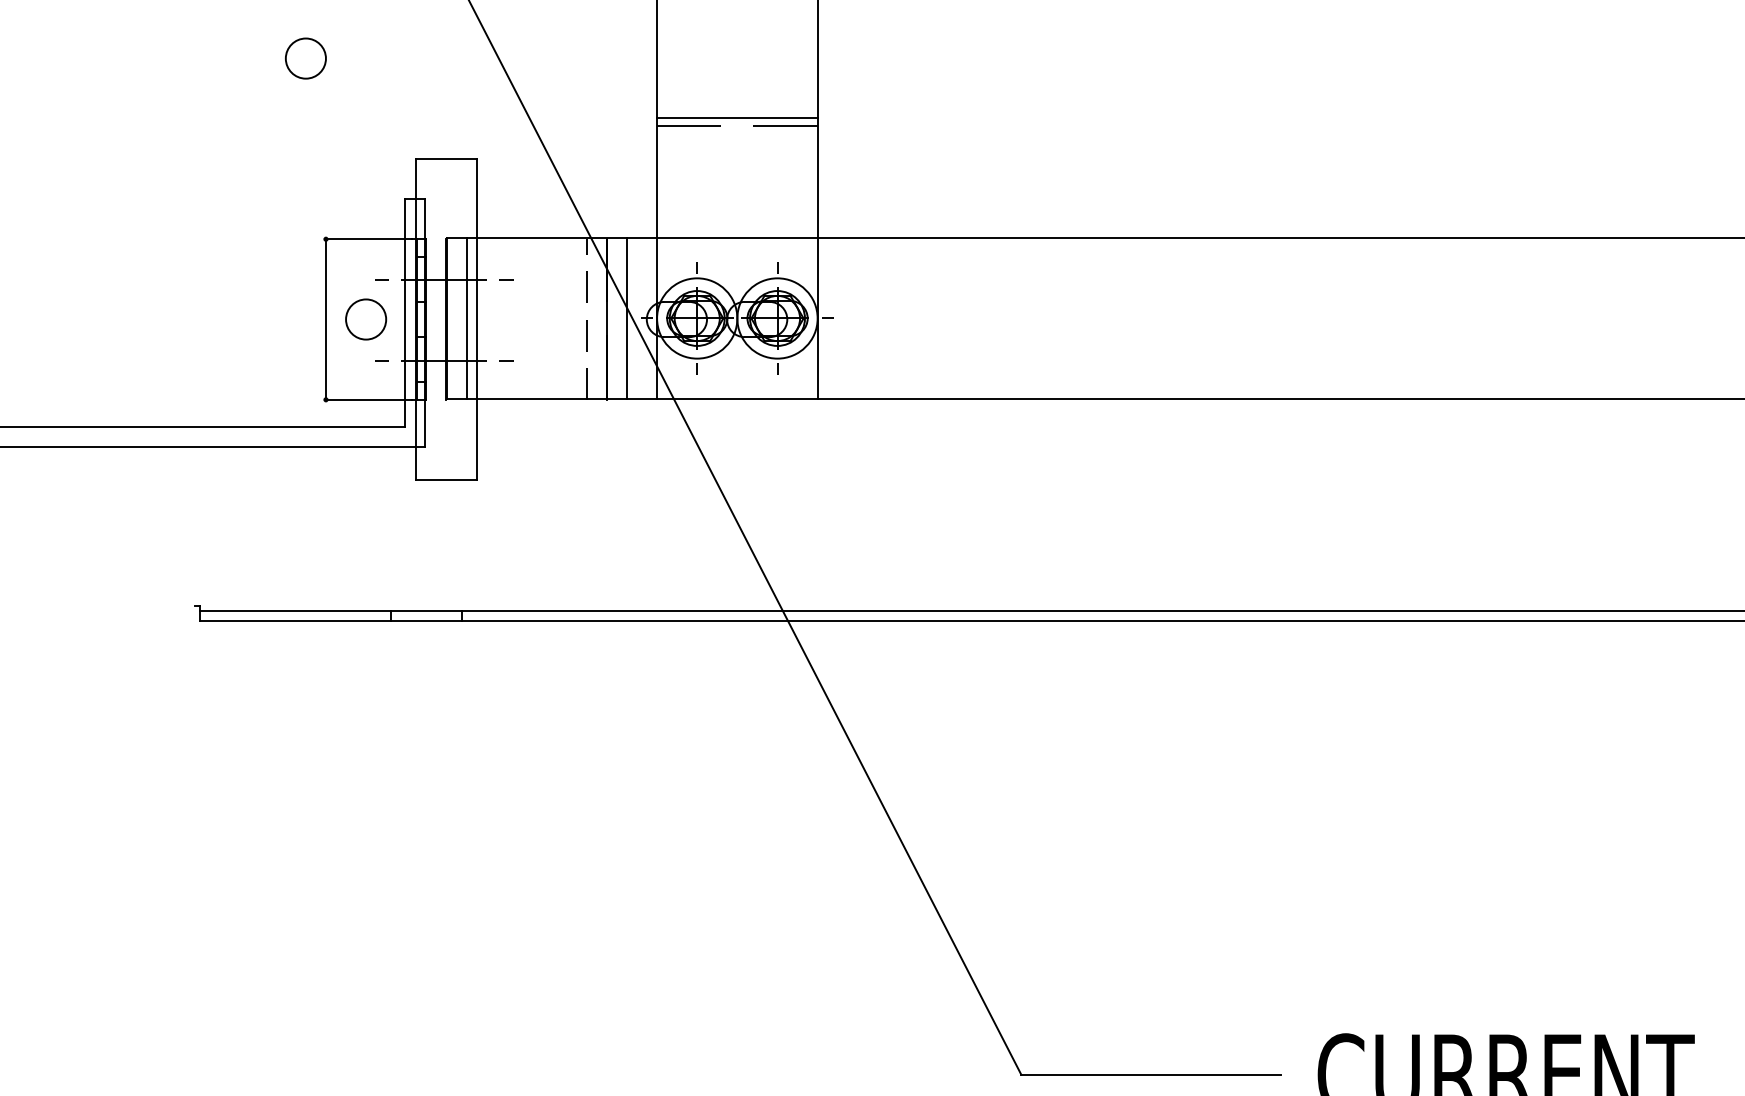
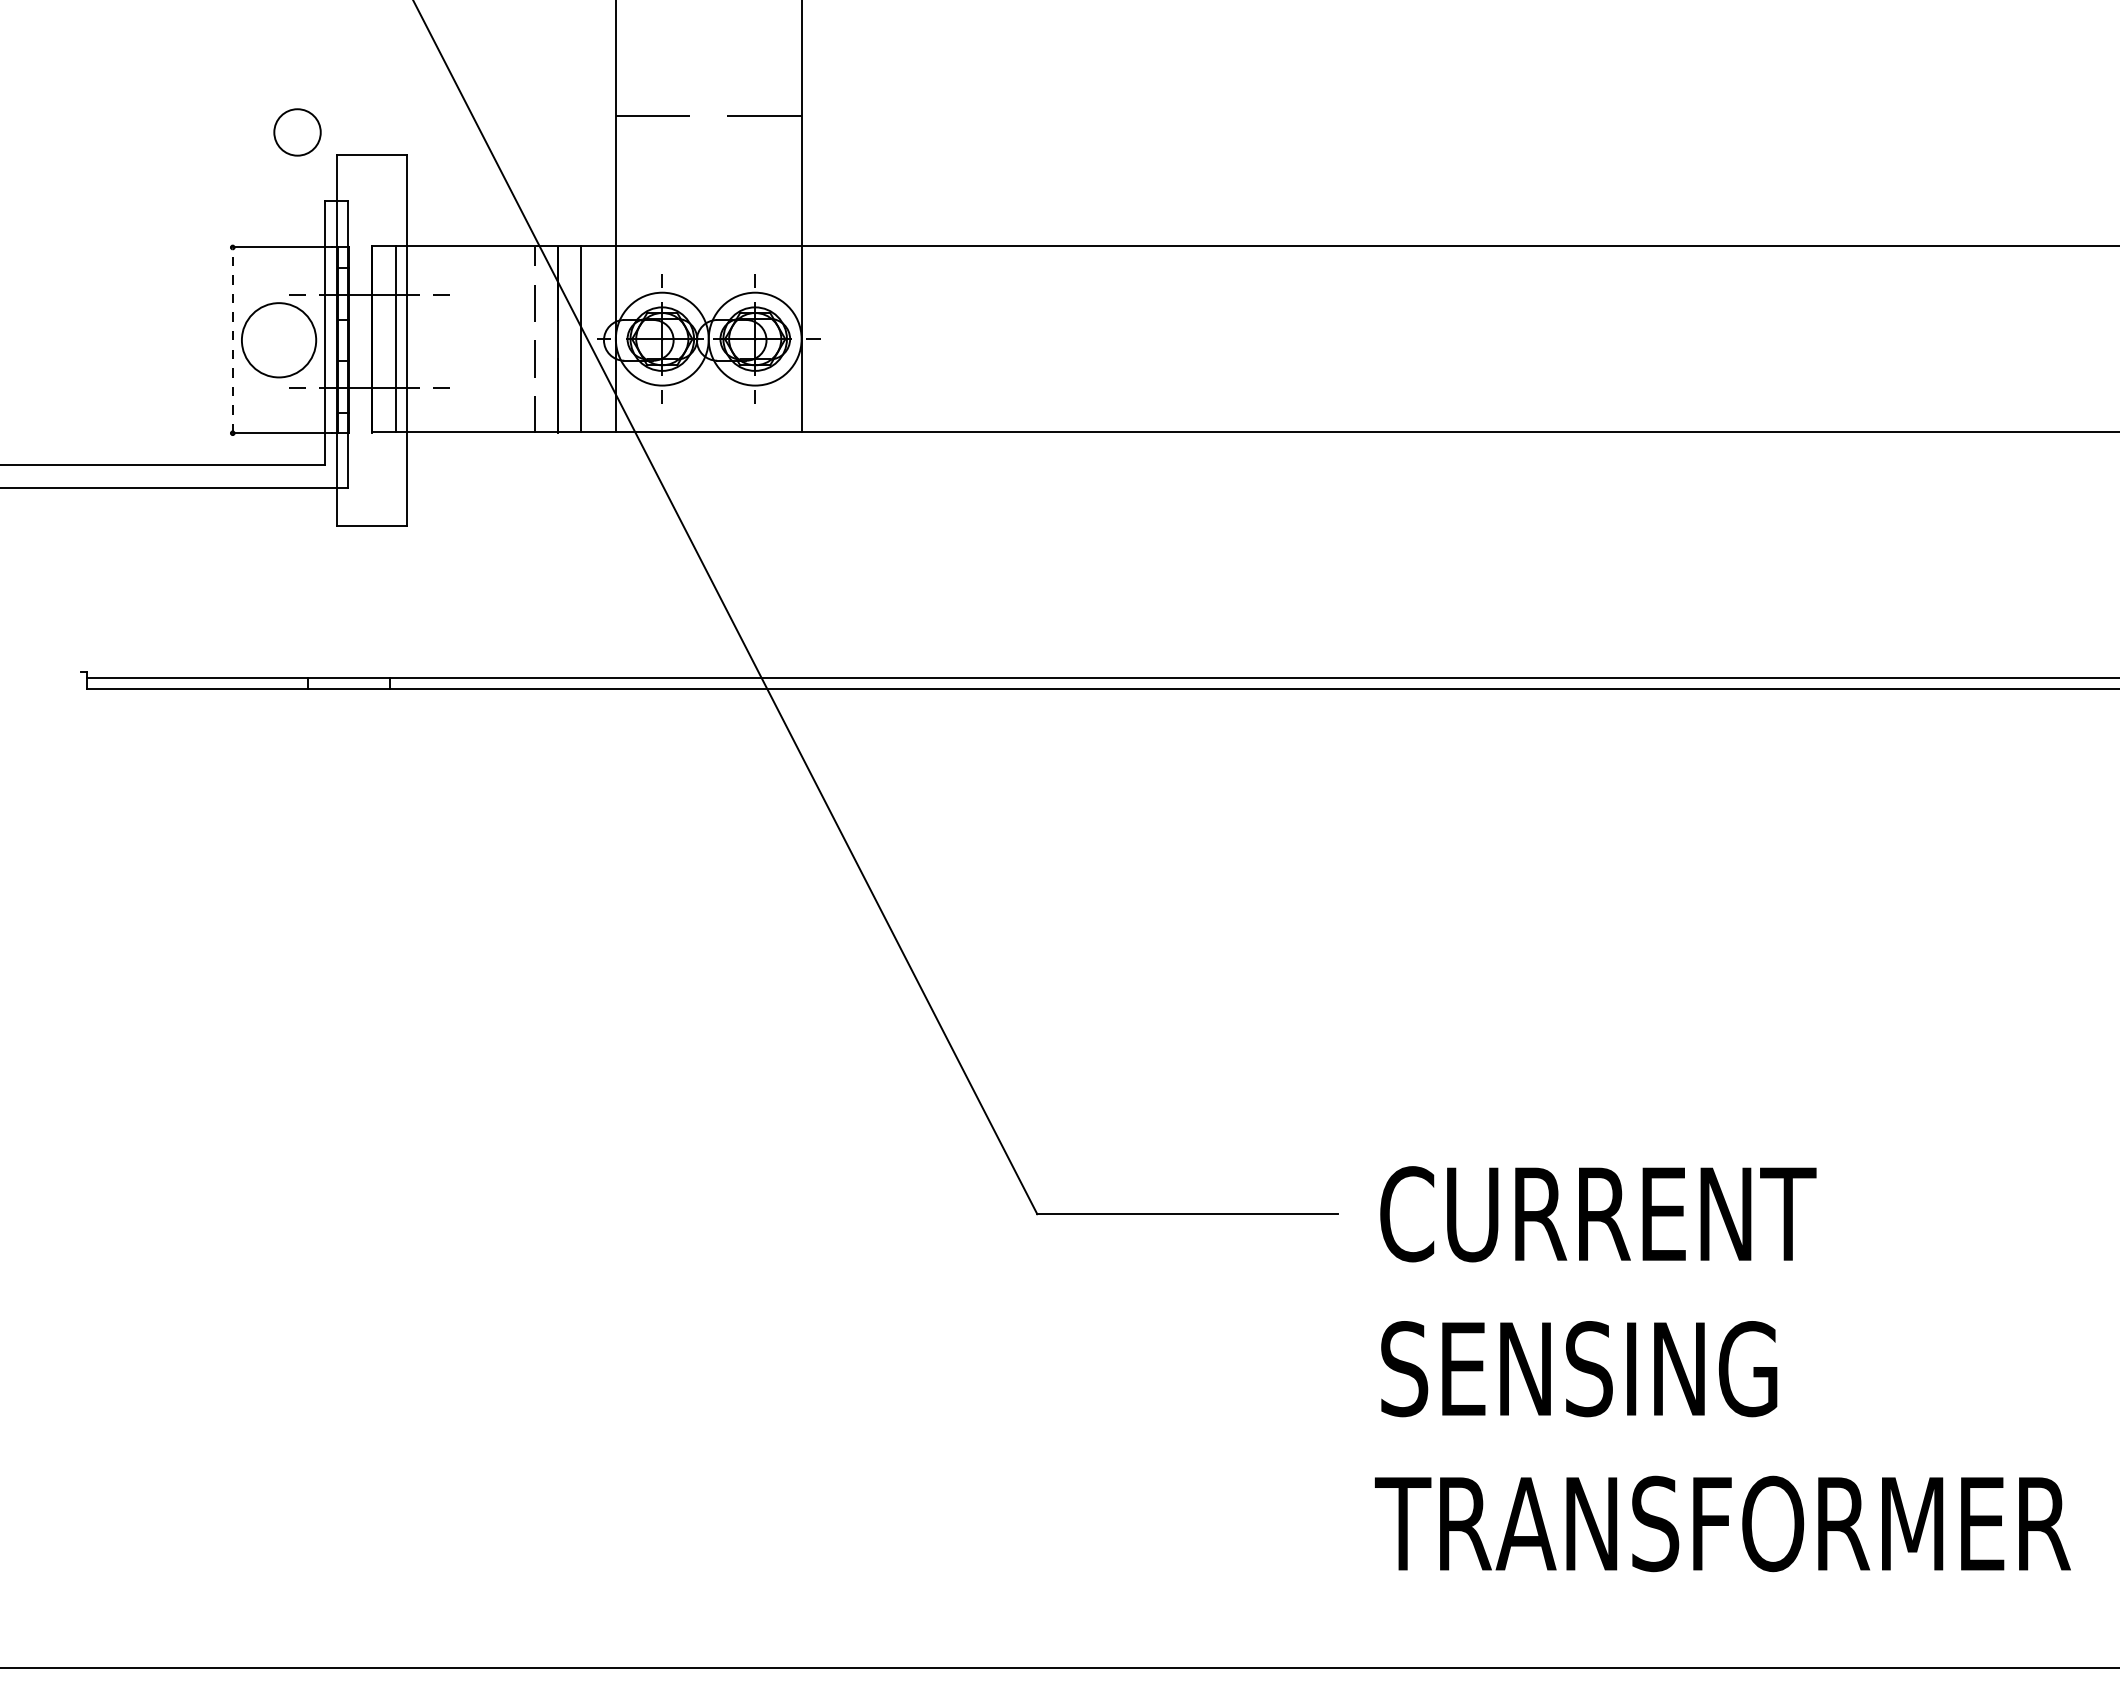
circle: (305, 58) -> (297, 132), moved
line: (737, 117) -> (708, 106), removed
line: (325, 319) -> (232, 340), solid -> dashed
circle: (366, 319) -> (279, 340), size x1.6

